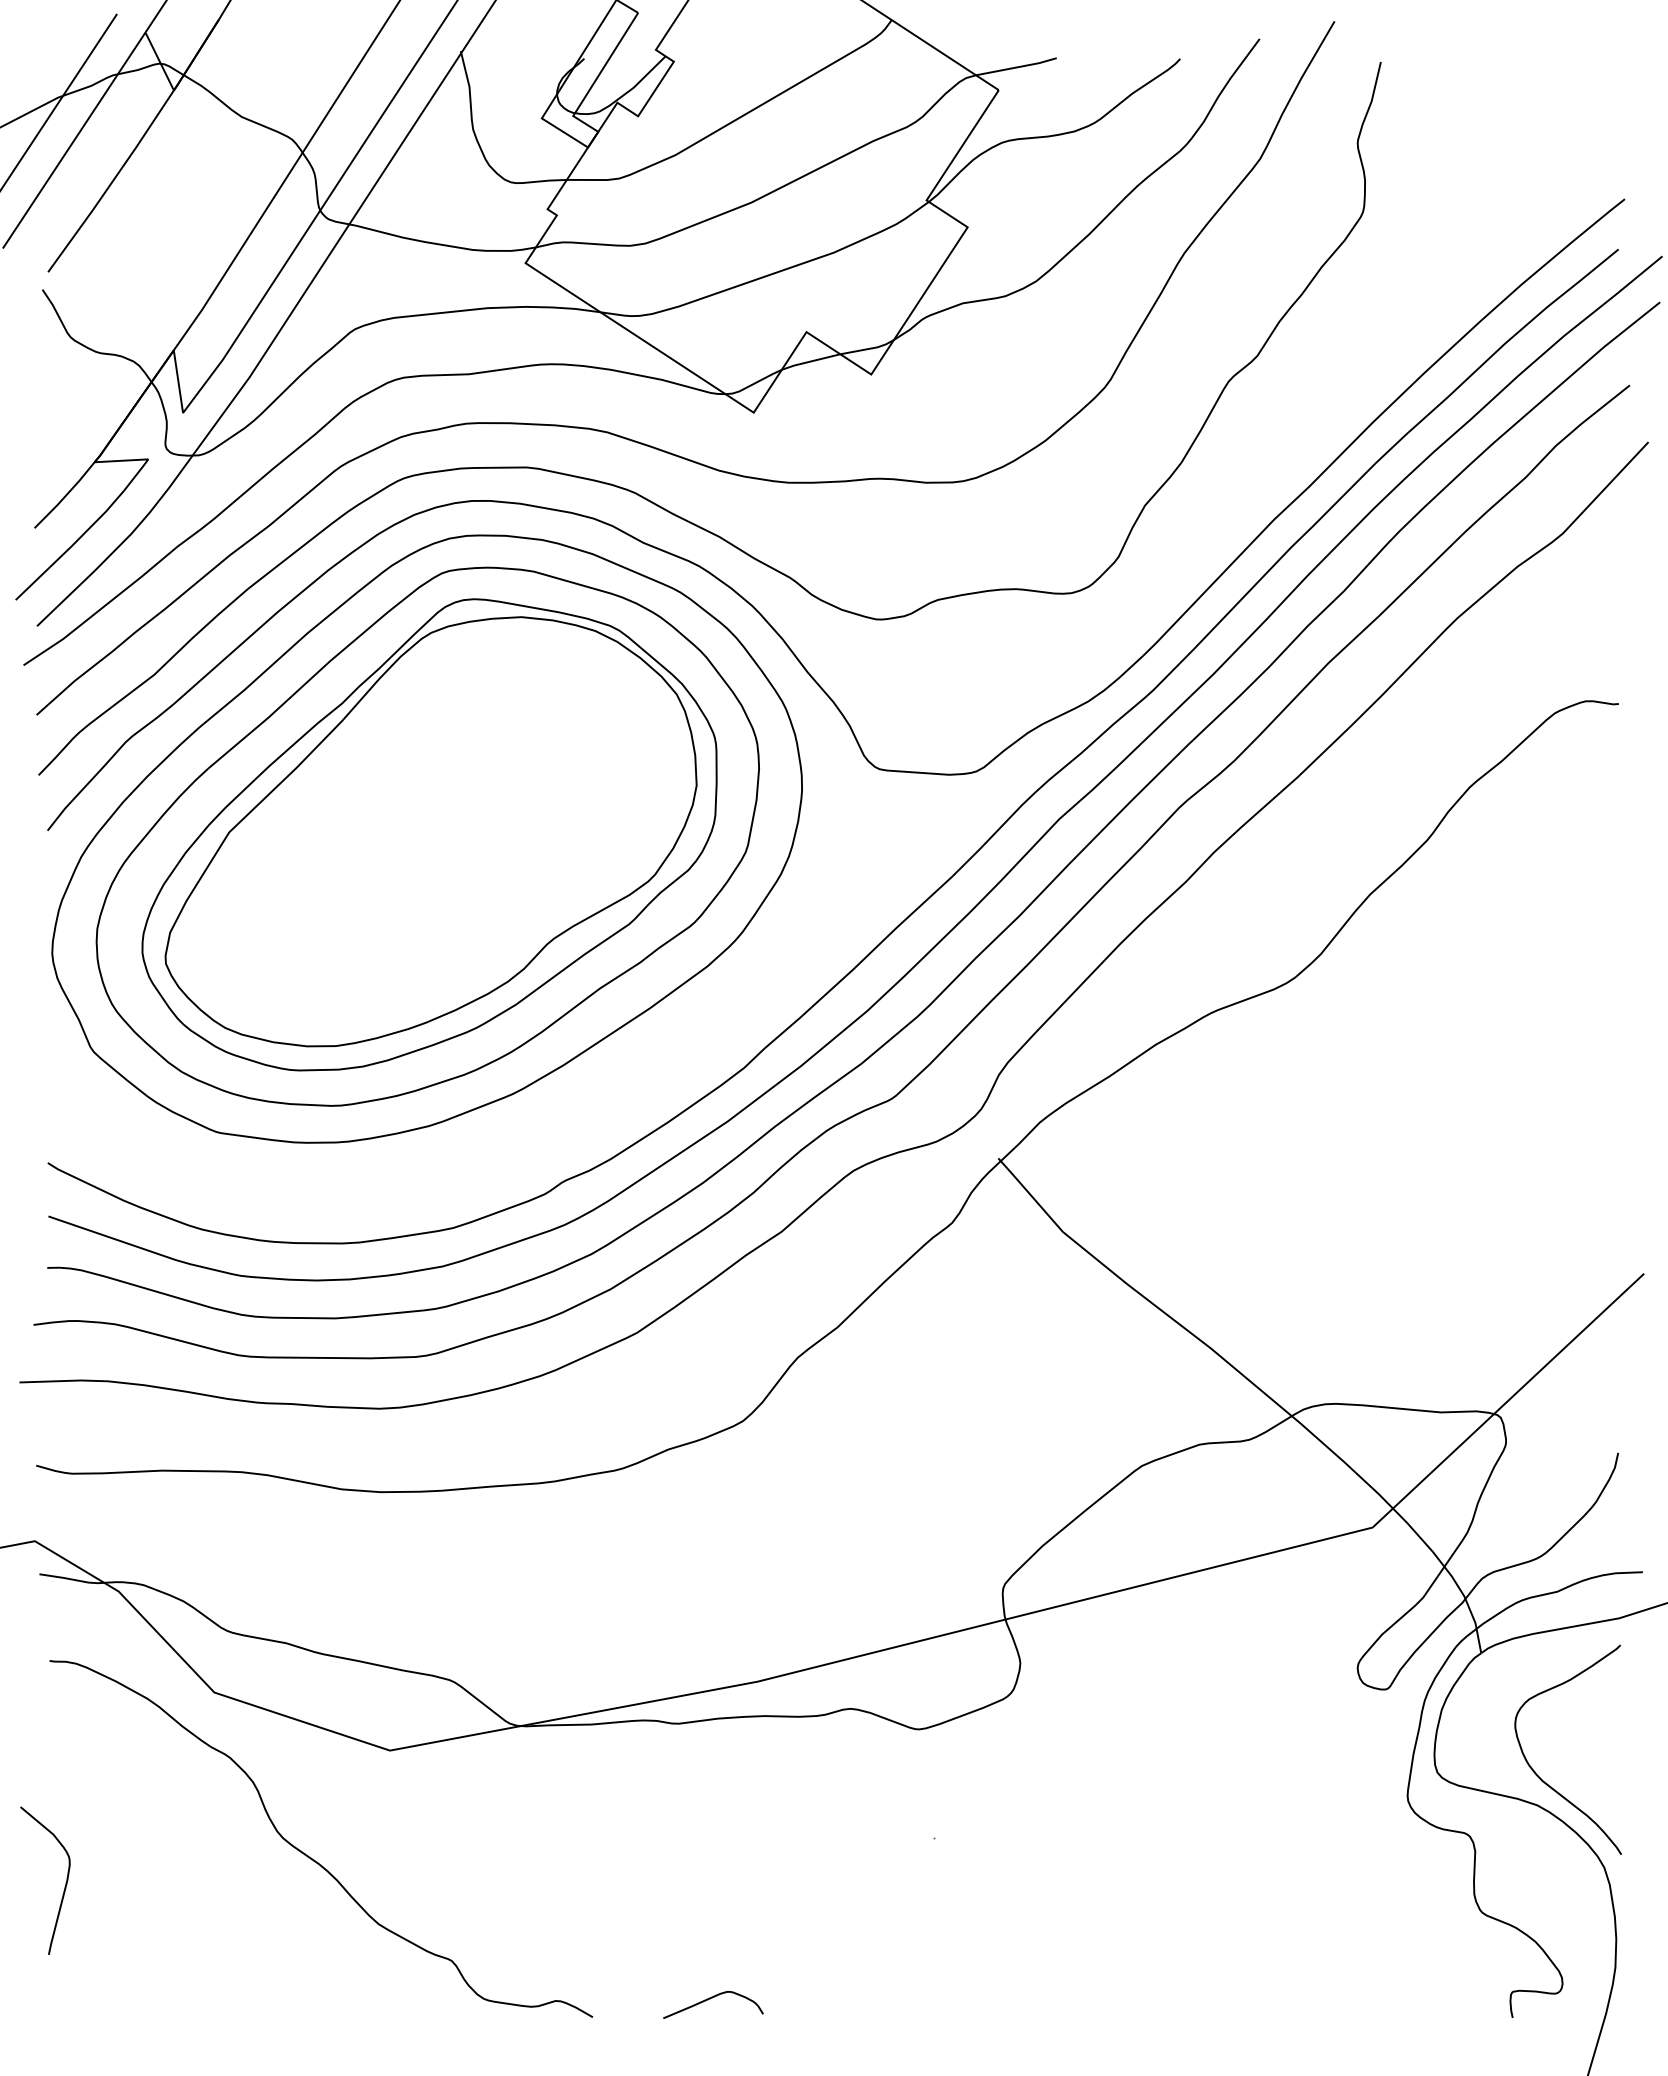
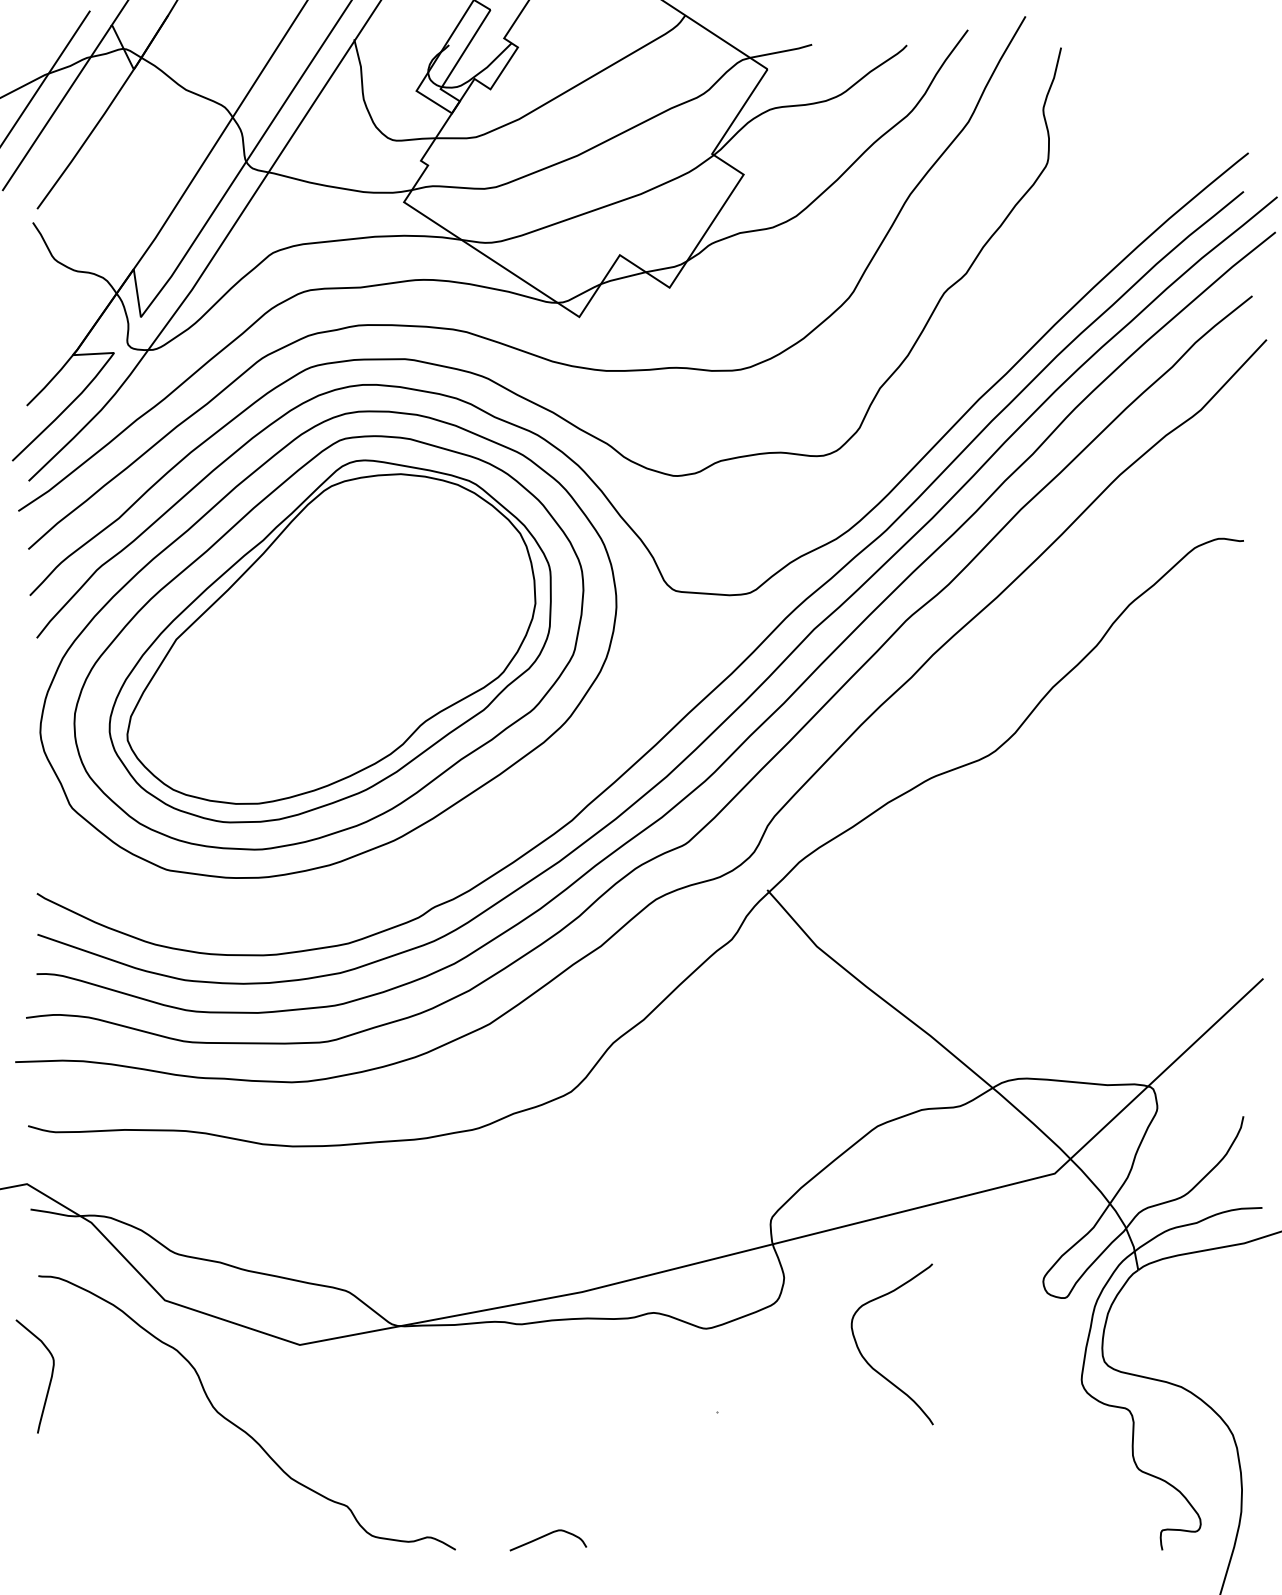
curve: (1535, 1771) -> (867, 1361), moved
curve: (64, 1886) -> (49, 1381), moved

